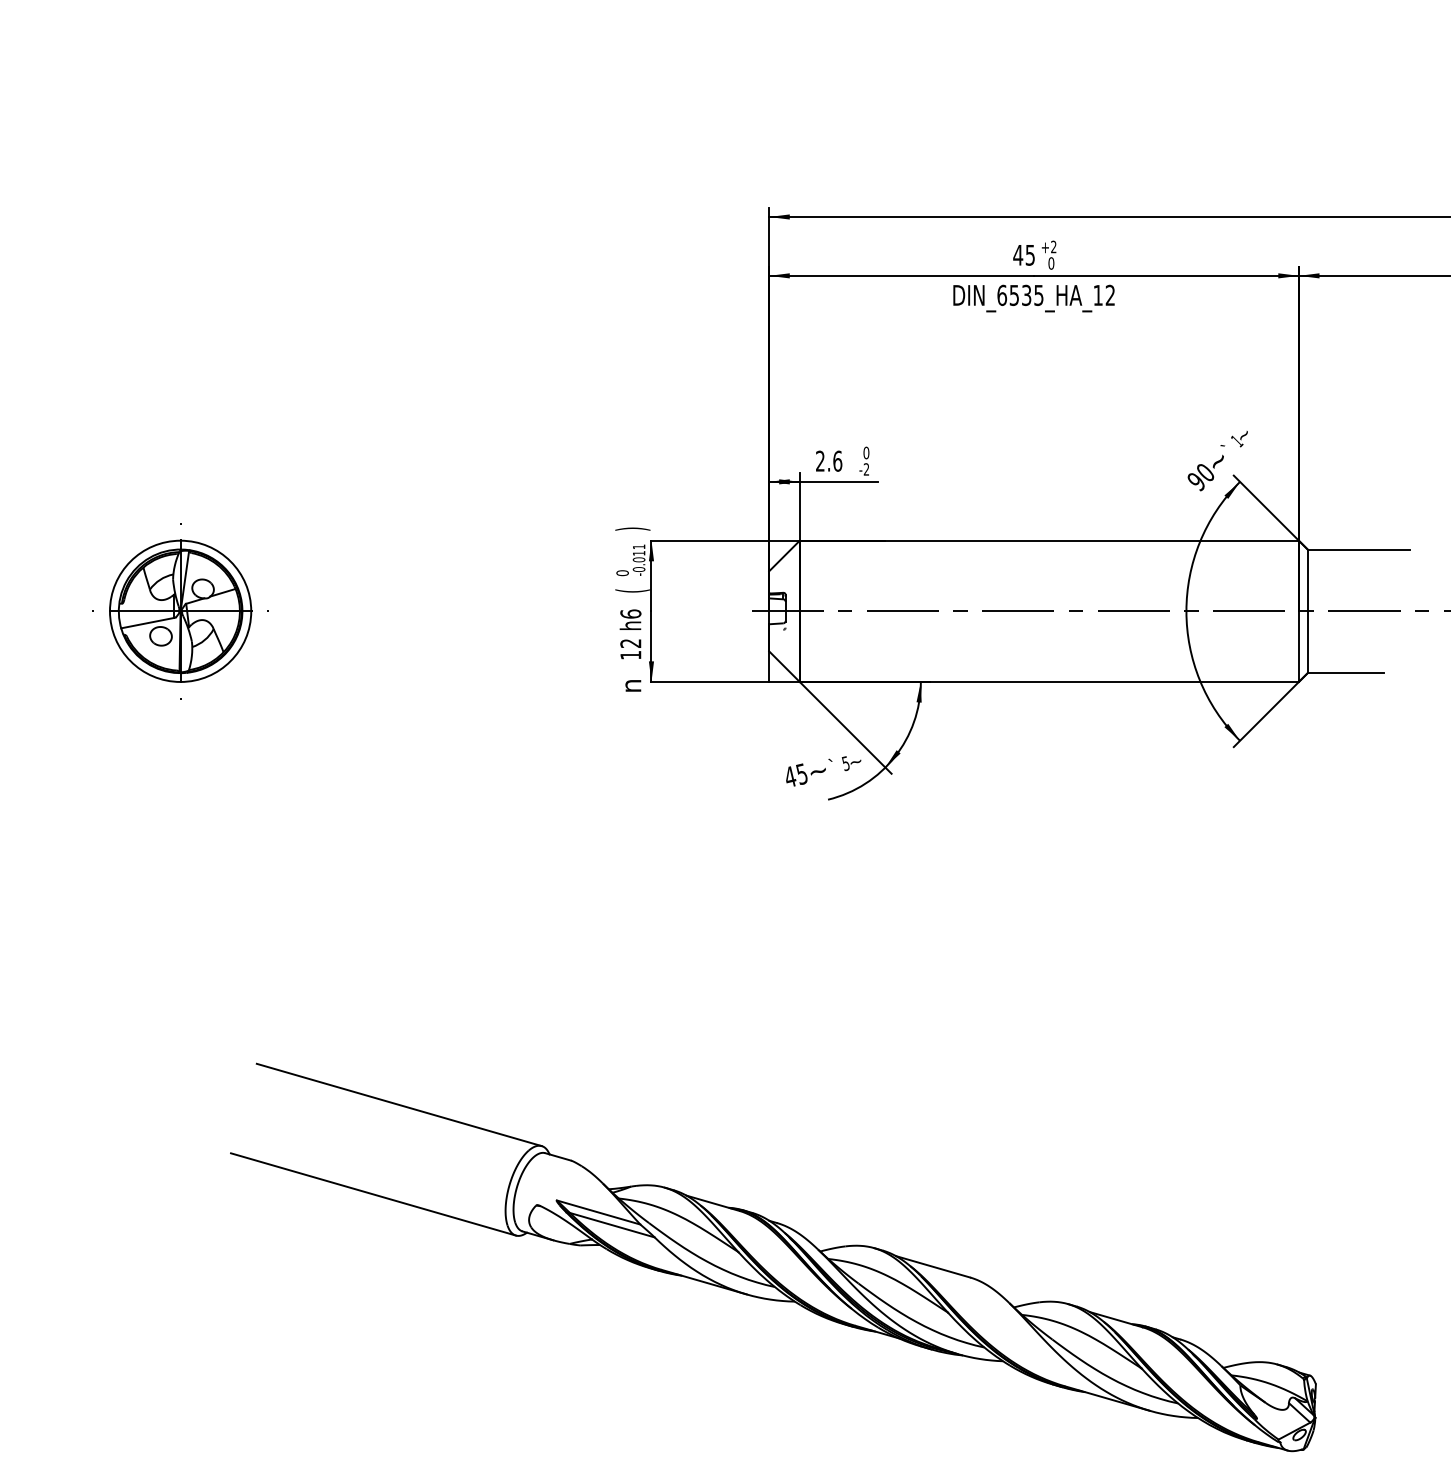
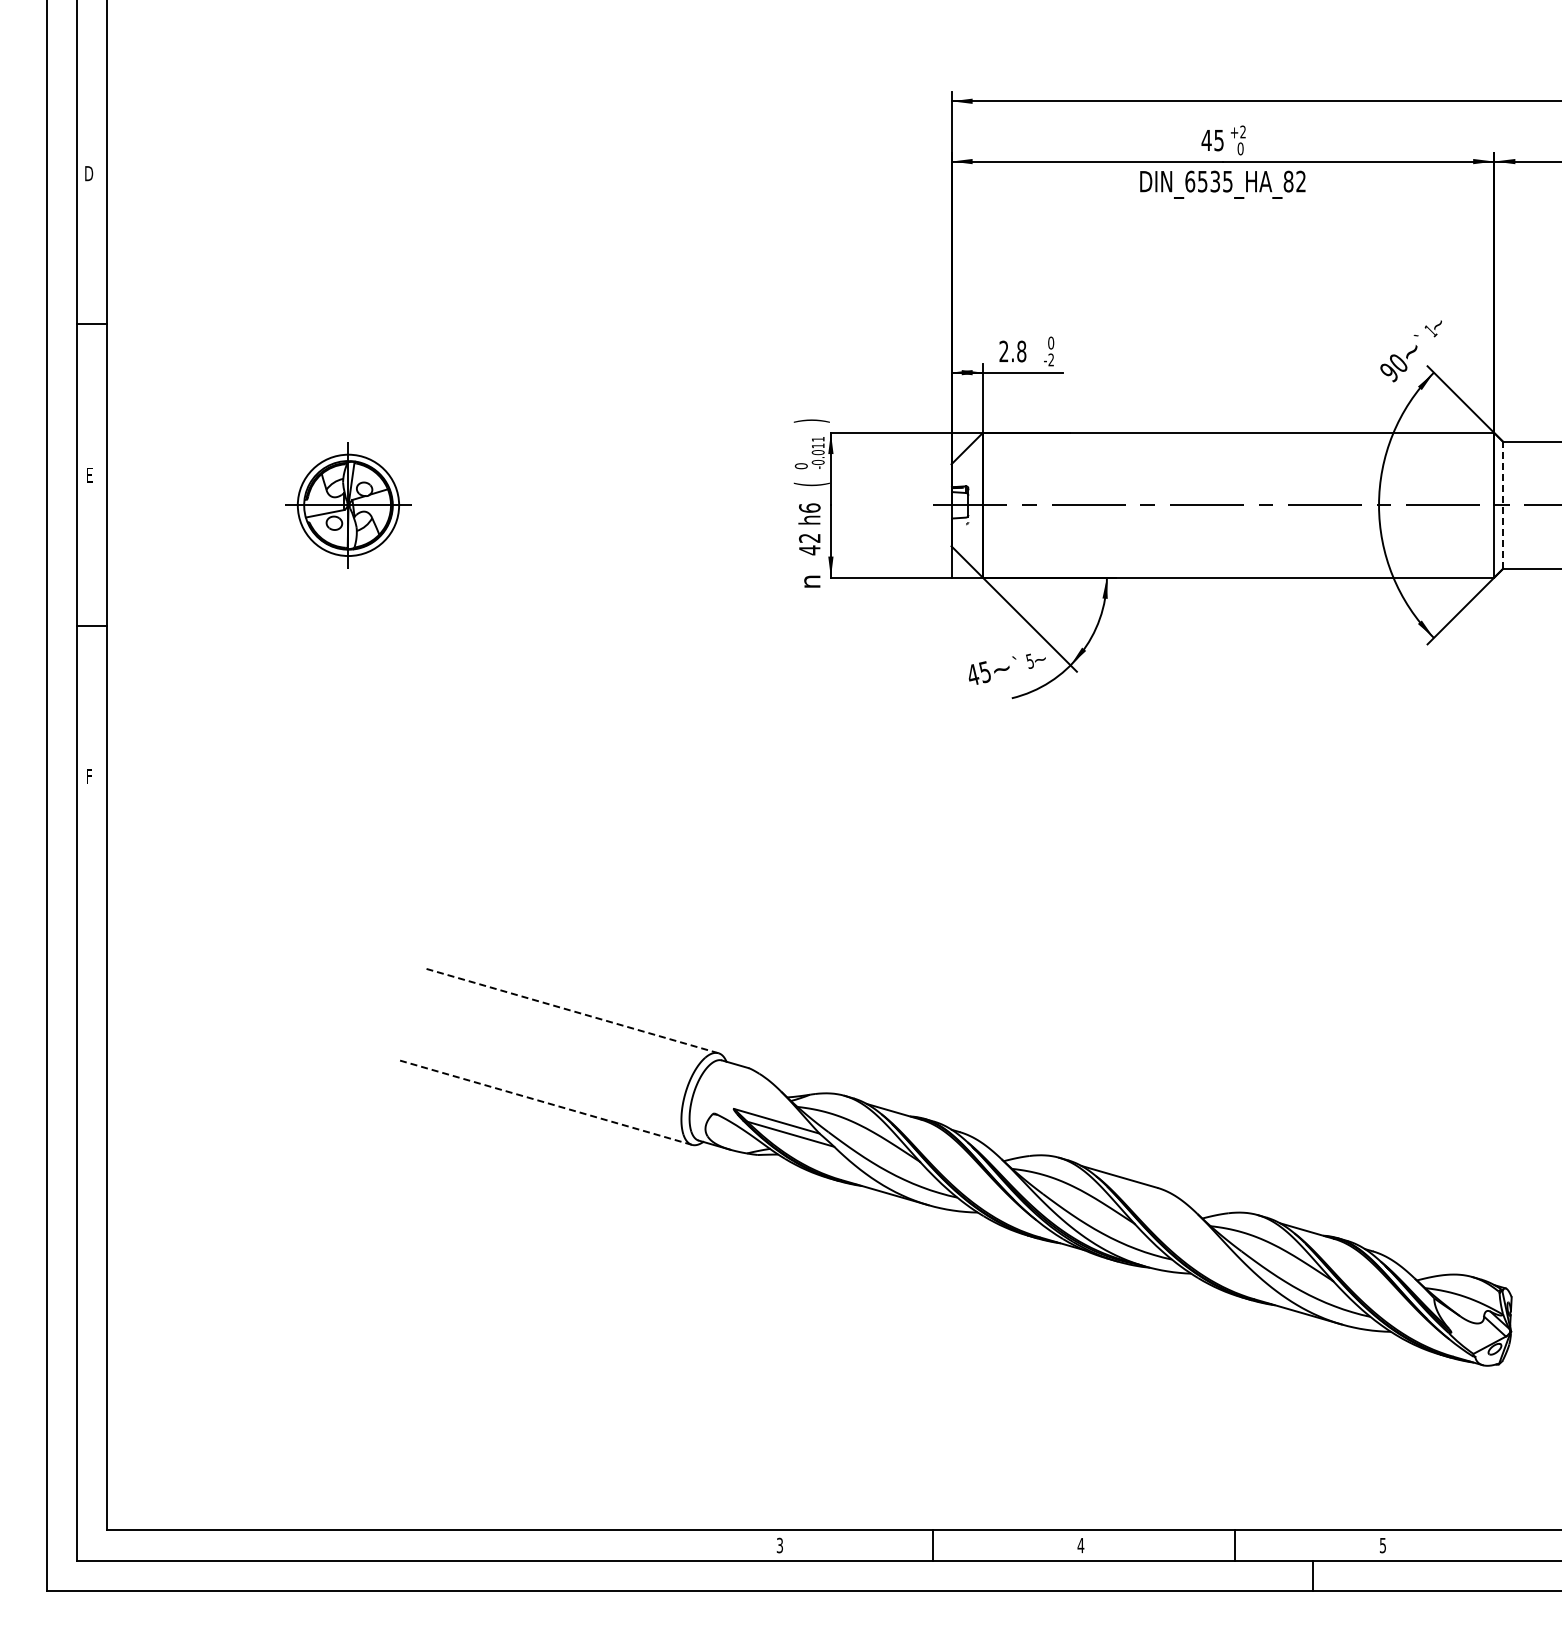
text: (1098, 295) -> (1288, 181), DIN_6535_HA_12 -> DIN_6535_HA_82
text: (837, 461) -> (1021, 351), 2.6 -> 2.8
line: (1307, 610) -> (1503, 504), solid -> dashed
part: (180, 611) -> (348, 505), size x0.7
text: (630, 655) -> (809, 550), 12 -> 42
line: (399, 1105) -> (572, 1011), solid -> dashed
line: (373, 1194) -> (546, 1102), solid -> dashed

